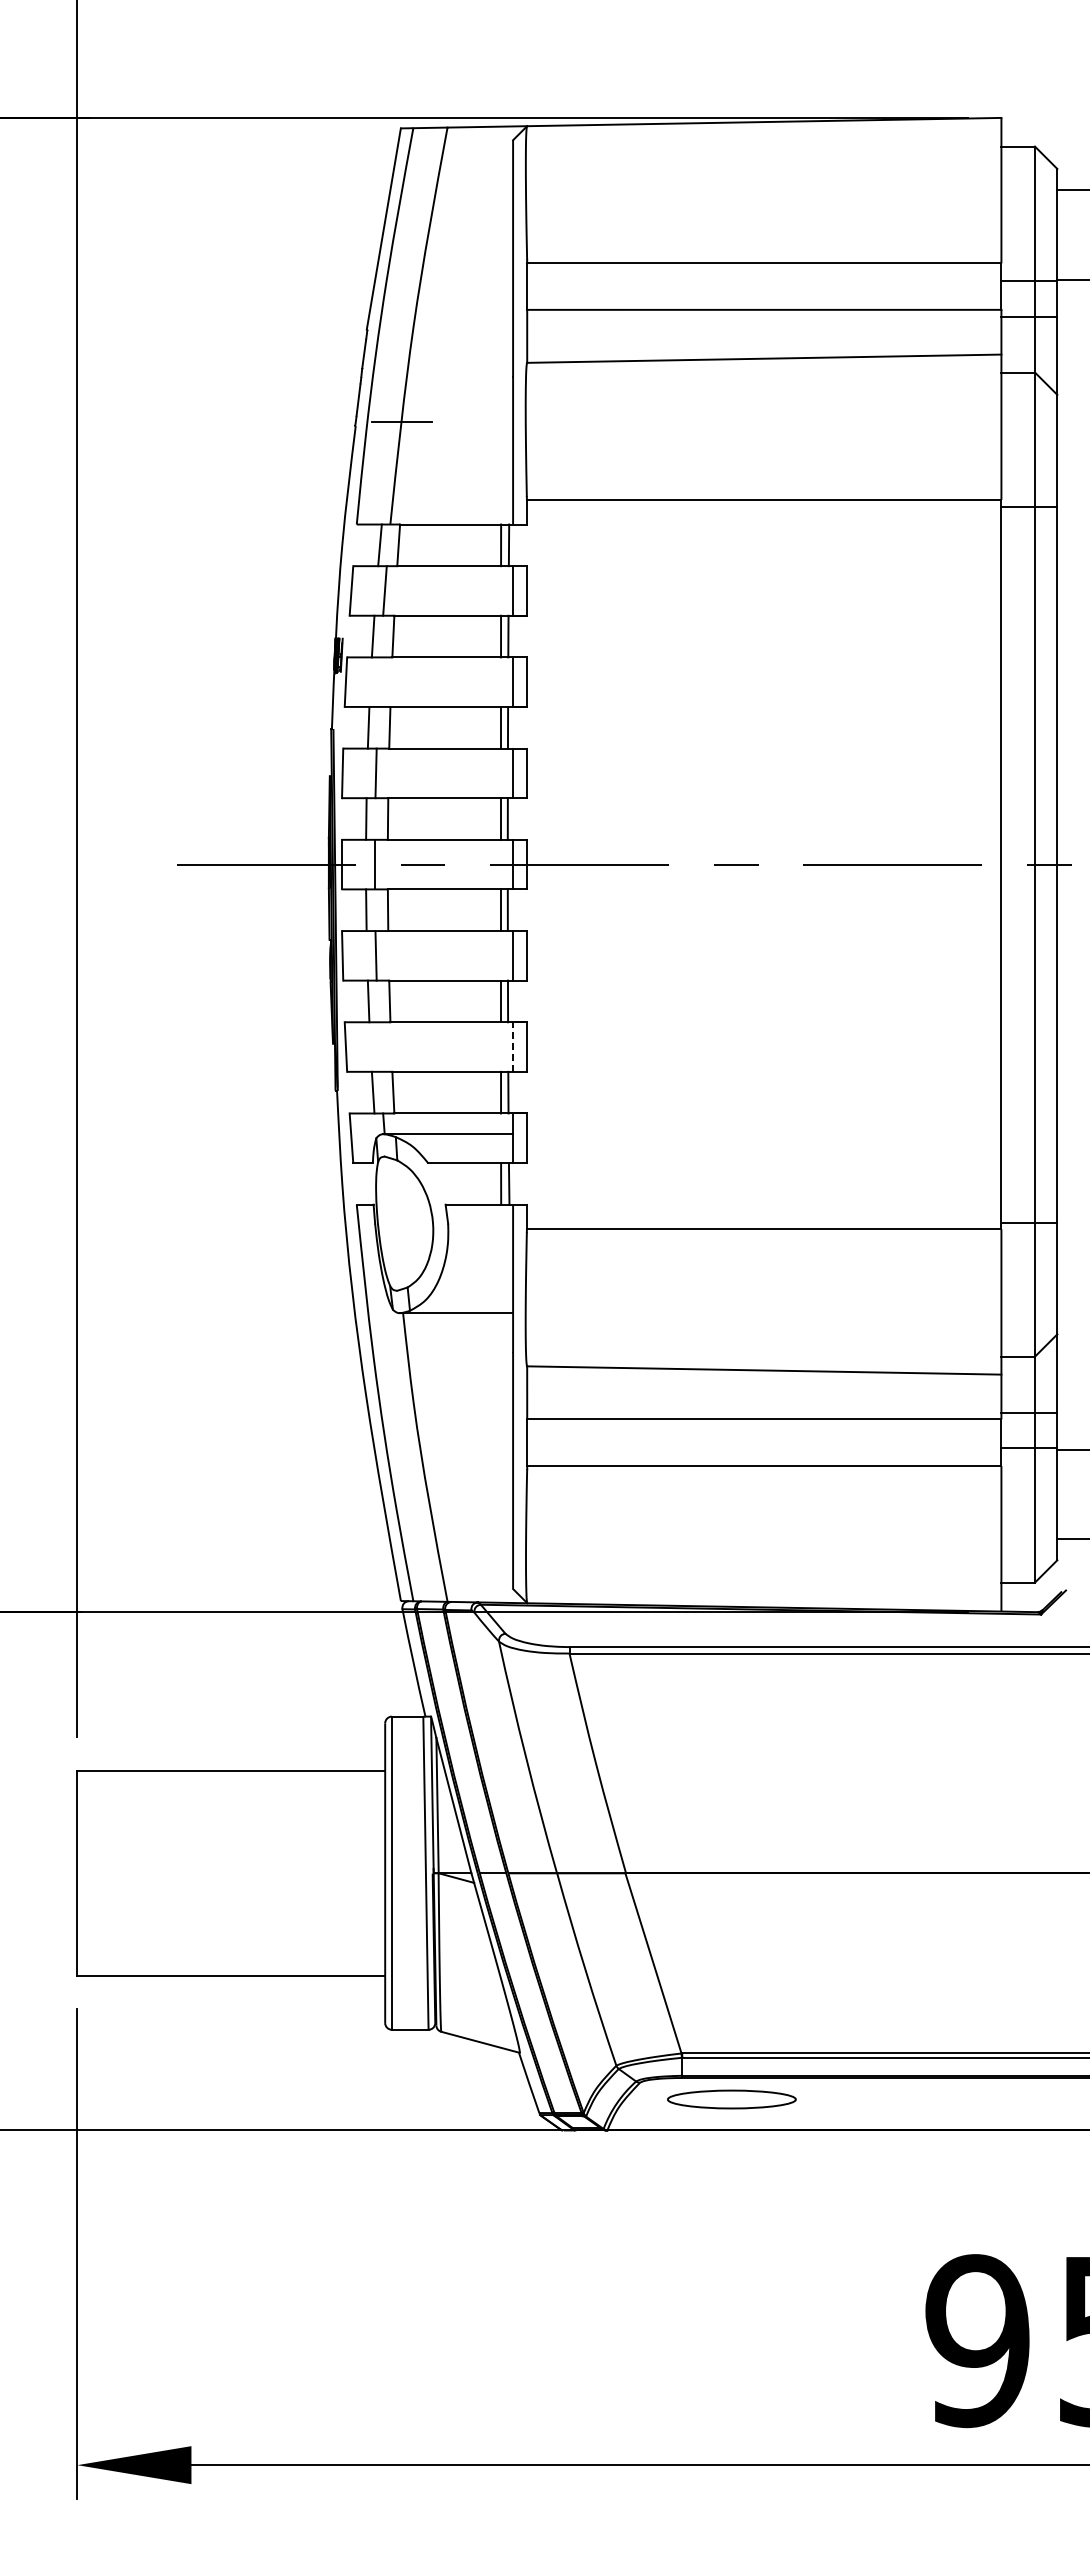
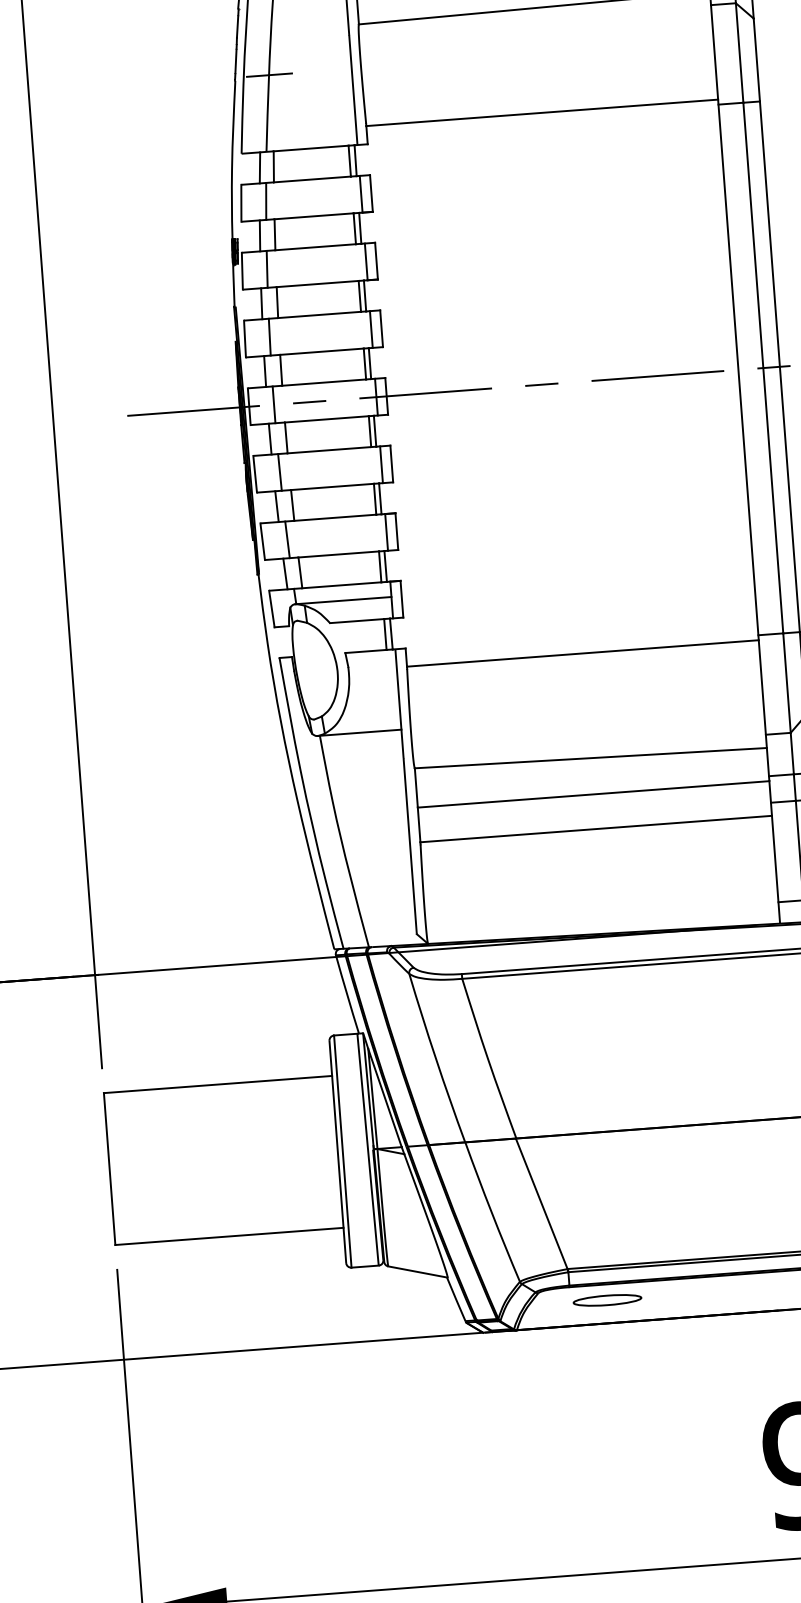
line: (379, 681) -> (267, 268), added
line: (379, 1046) -> (287, 539), added
line: (513, 1047) -> (386, 532), dashed -> solid
part: (731, 2099) -> (607, 1300), size x0.71

